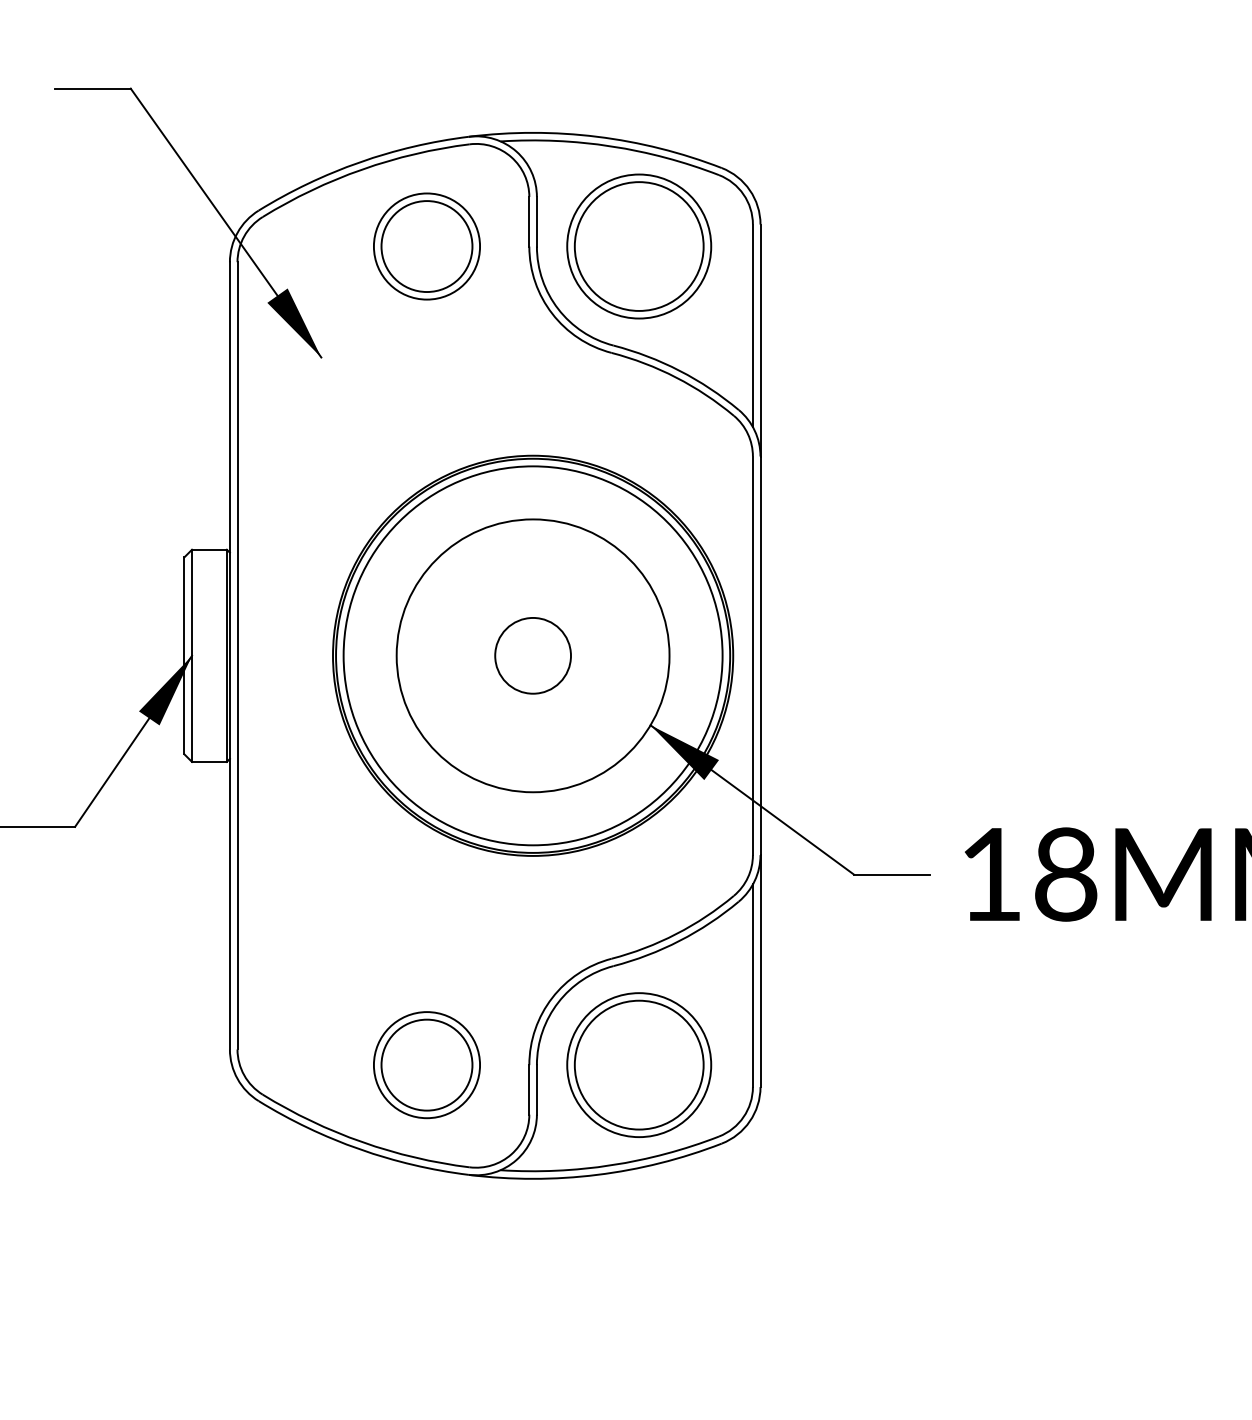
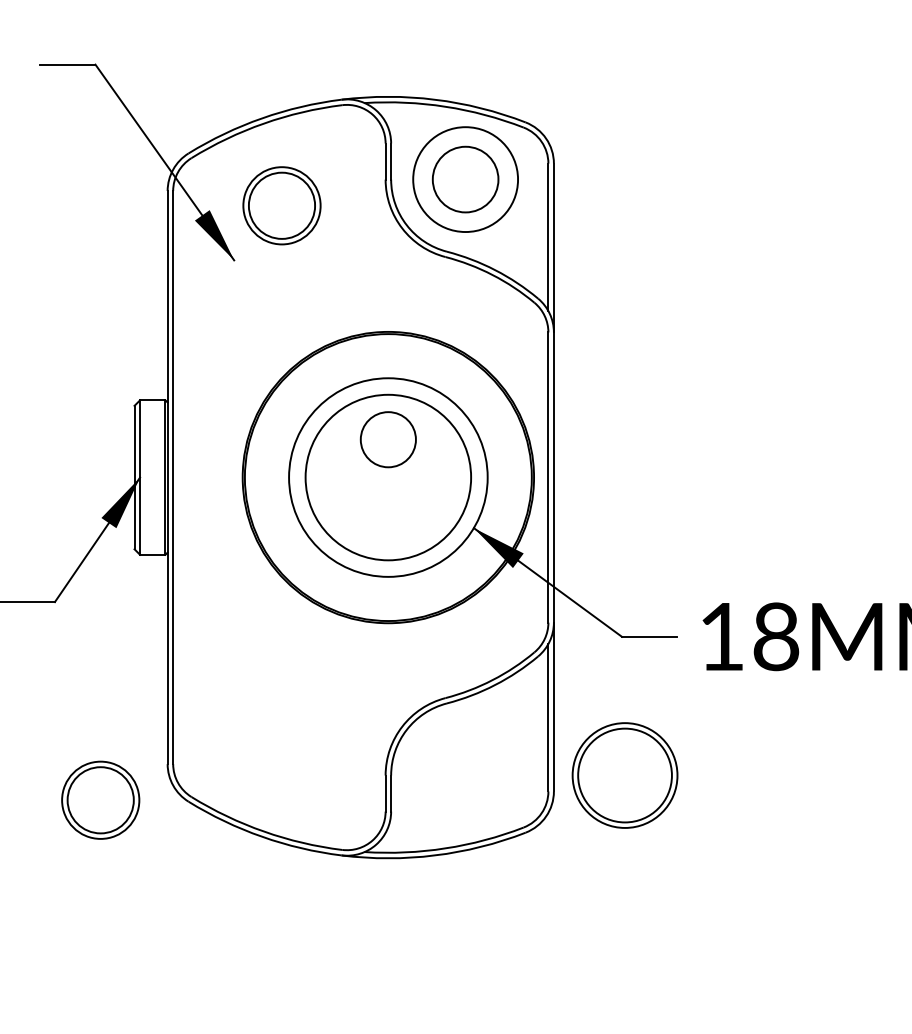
part: (426, 246) -> (281, 205), moved
circle: (638, 246) -> (465, 179), size x0.7
circle: (532, 655) -> (387, 439), moved
circle: (532, 655) -> (387, 477), size x0.6
part: (639, 1064) -> (625, 775), moved
part: (426, 1065) -> (100, 800), moved

